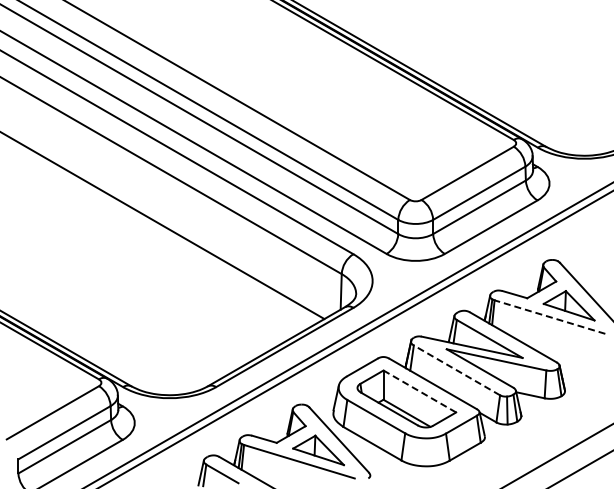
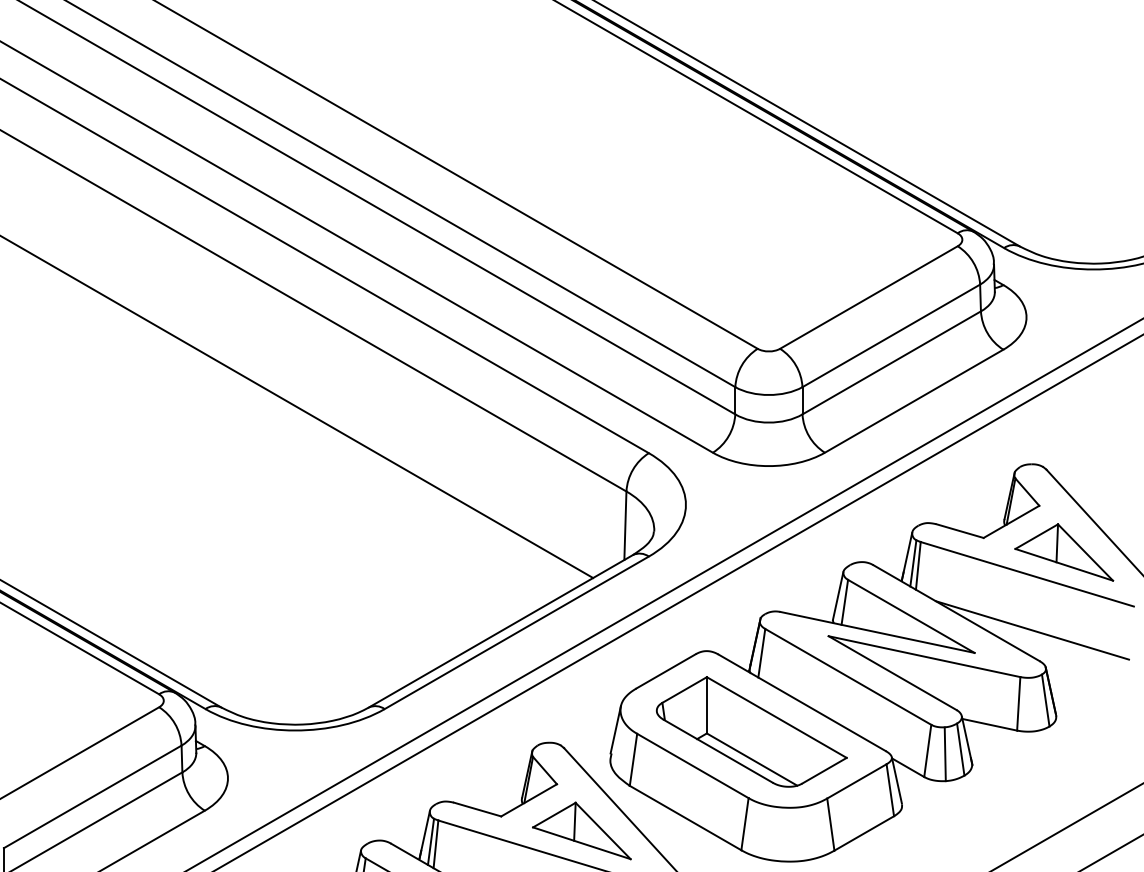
line: (549, 317) -> (1026, 575), dashed -> solid
line: (552, 346) -> (1032, 630), added
line: (456, 370) -> (847, 677), dashed -> solid
line: (419, 391) -> (776, 717), dashed -> solid

